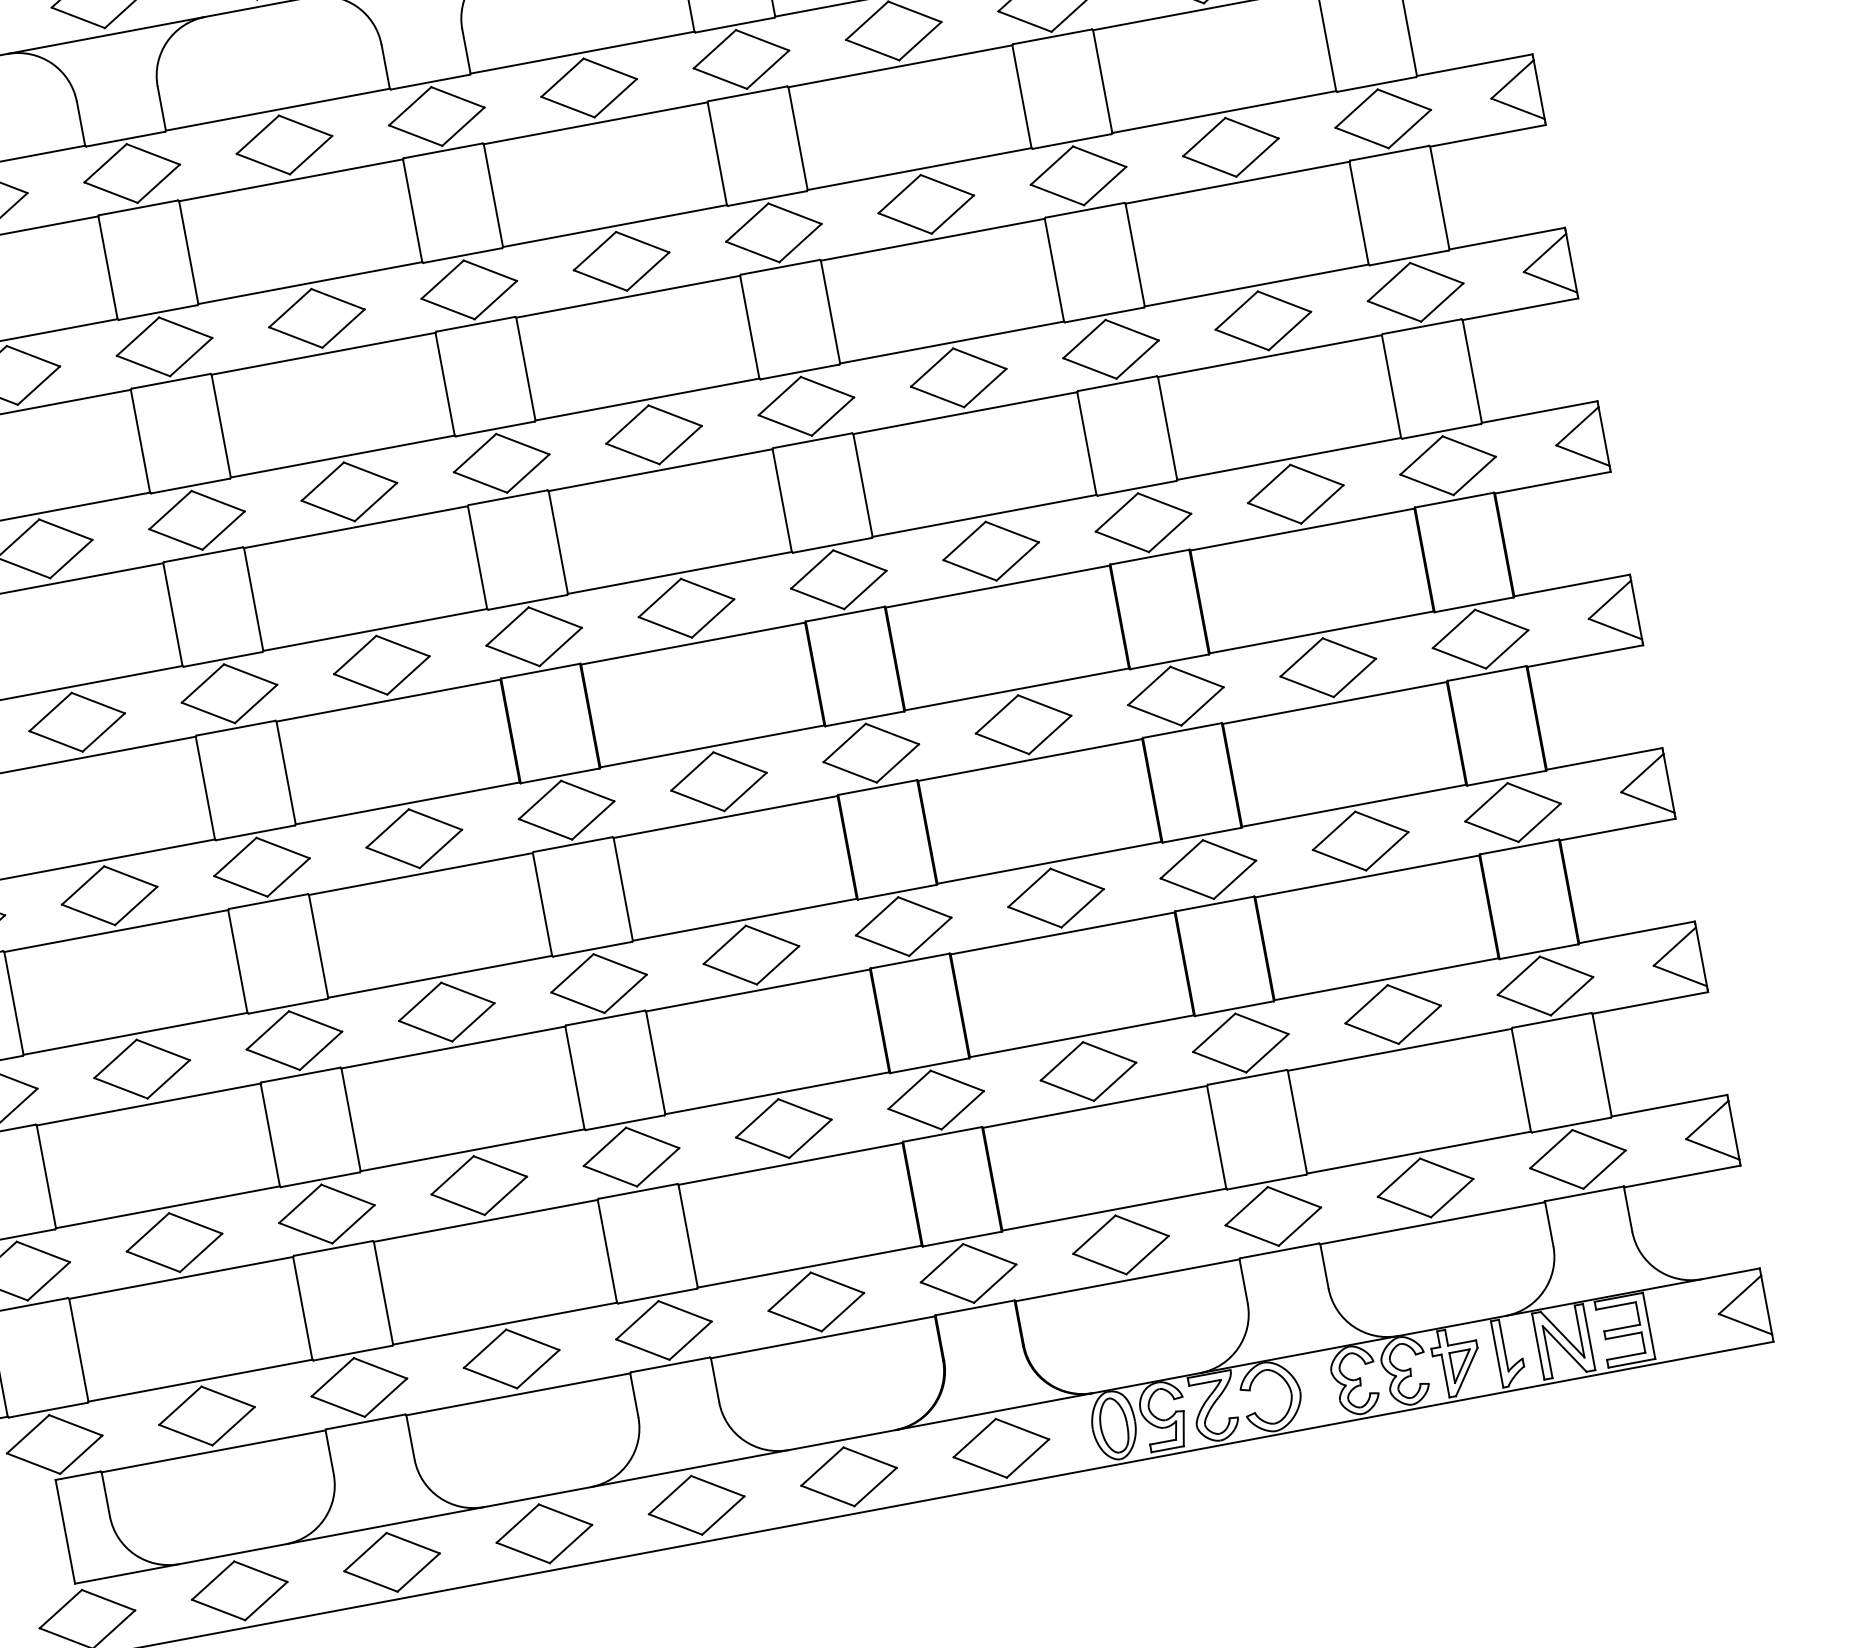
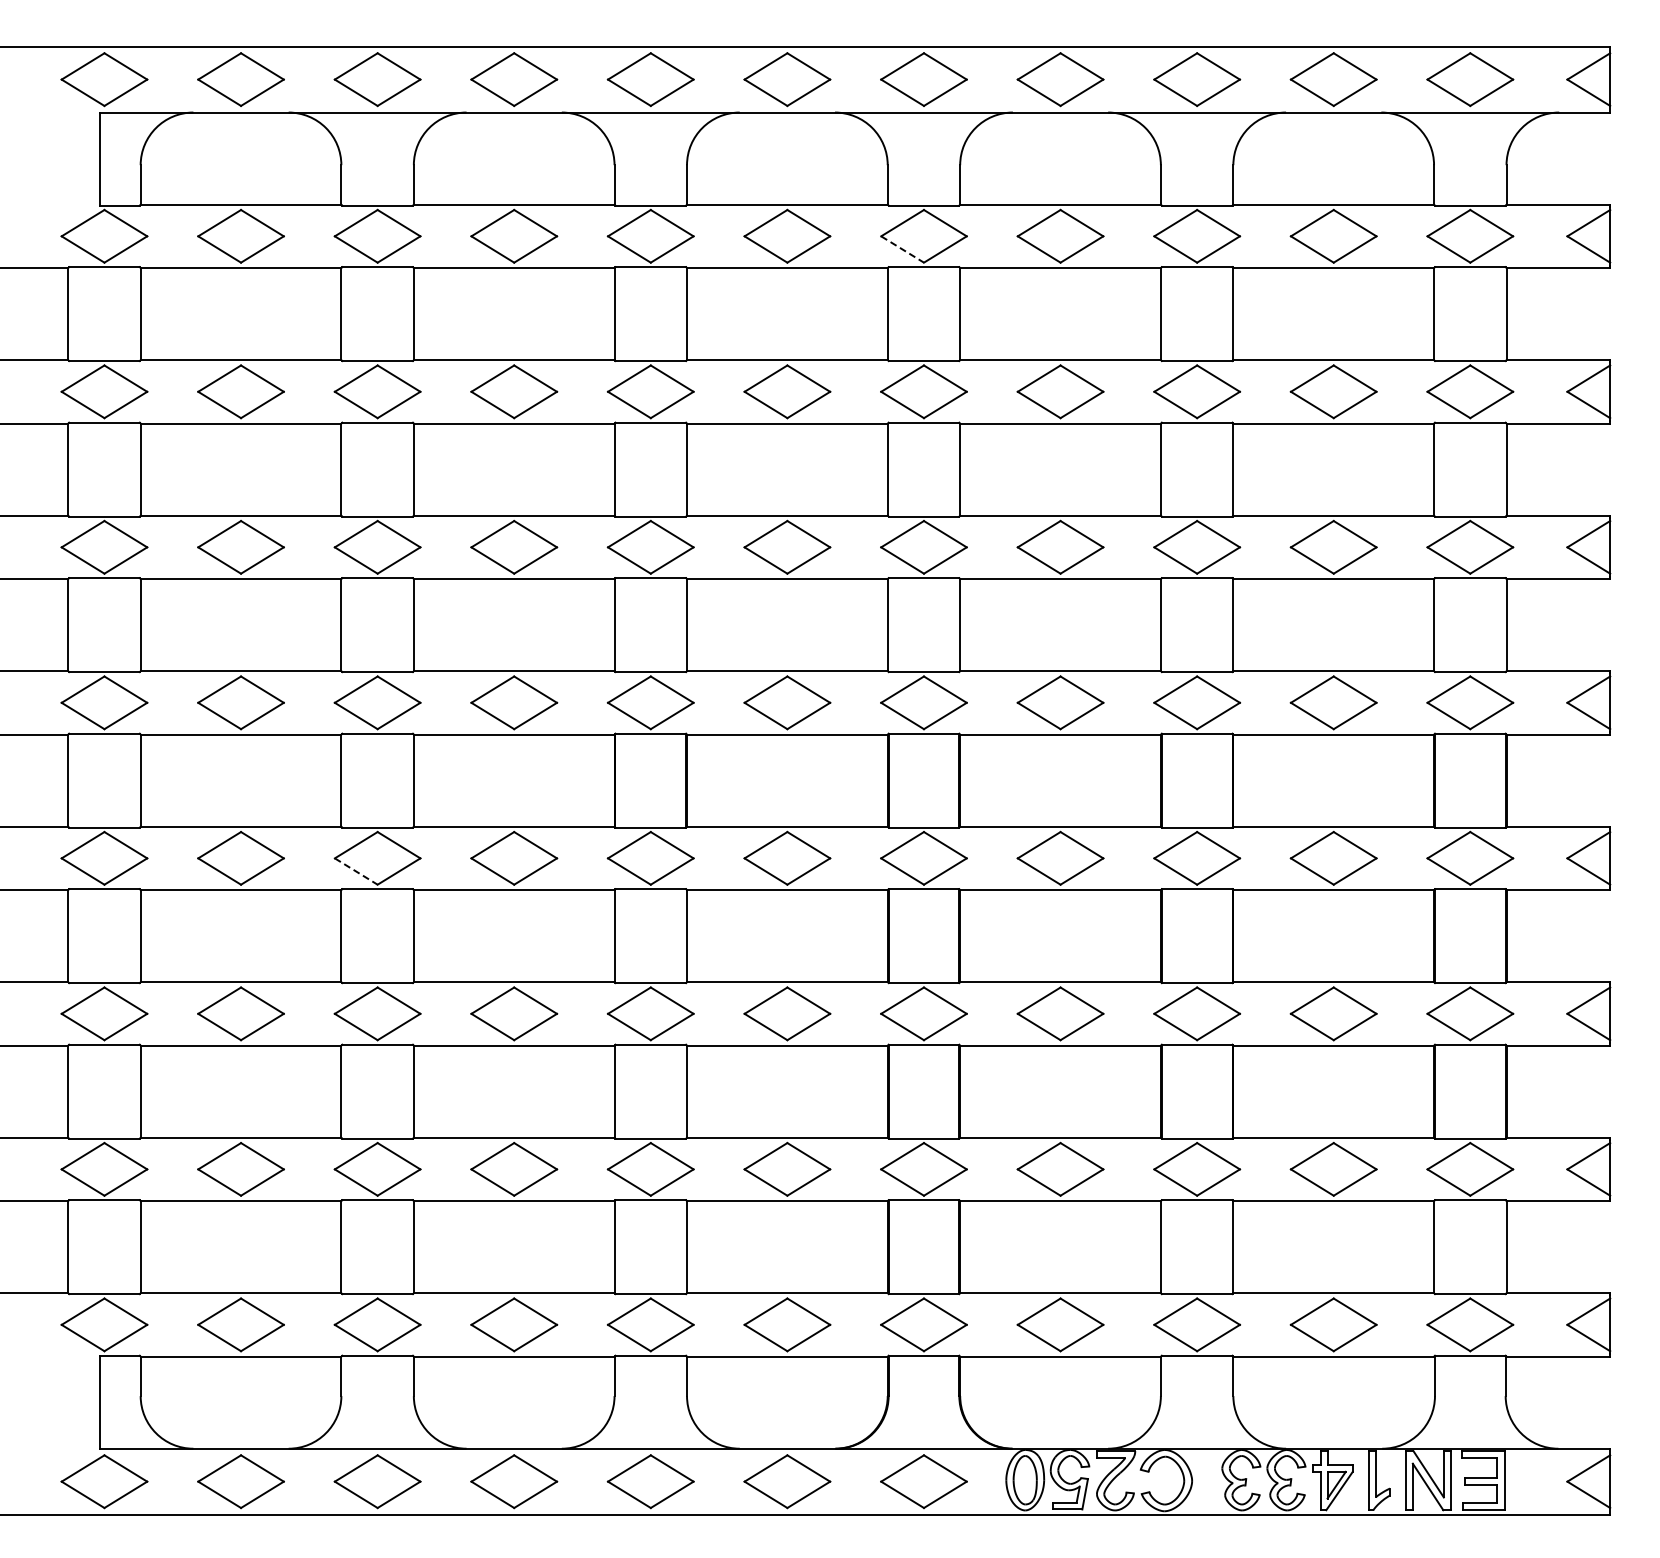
line: (721, 78) -> (903, 249), solid -> dashed
line: (241, 886) -> (356, 871), solid -> dashed

